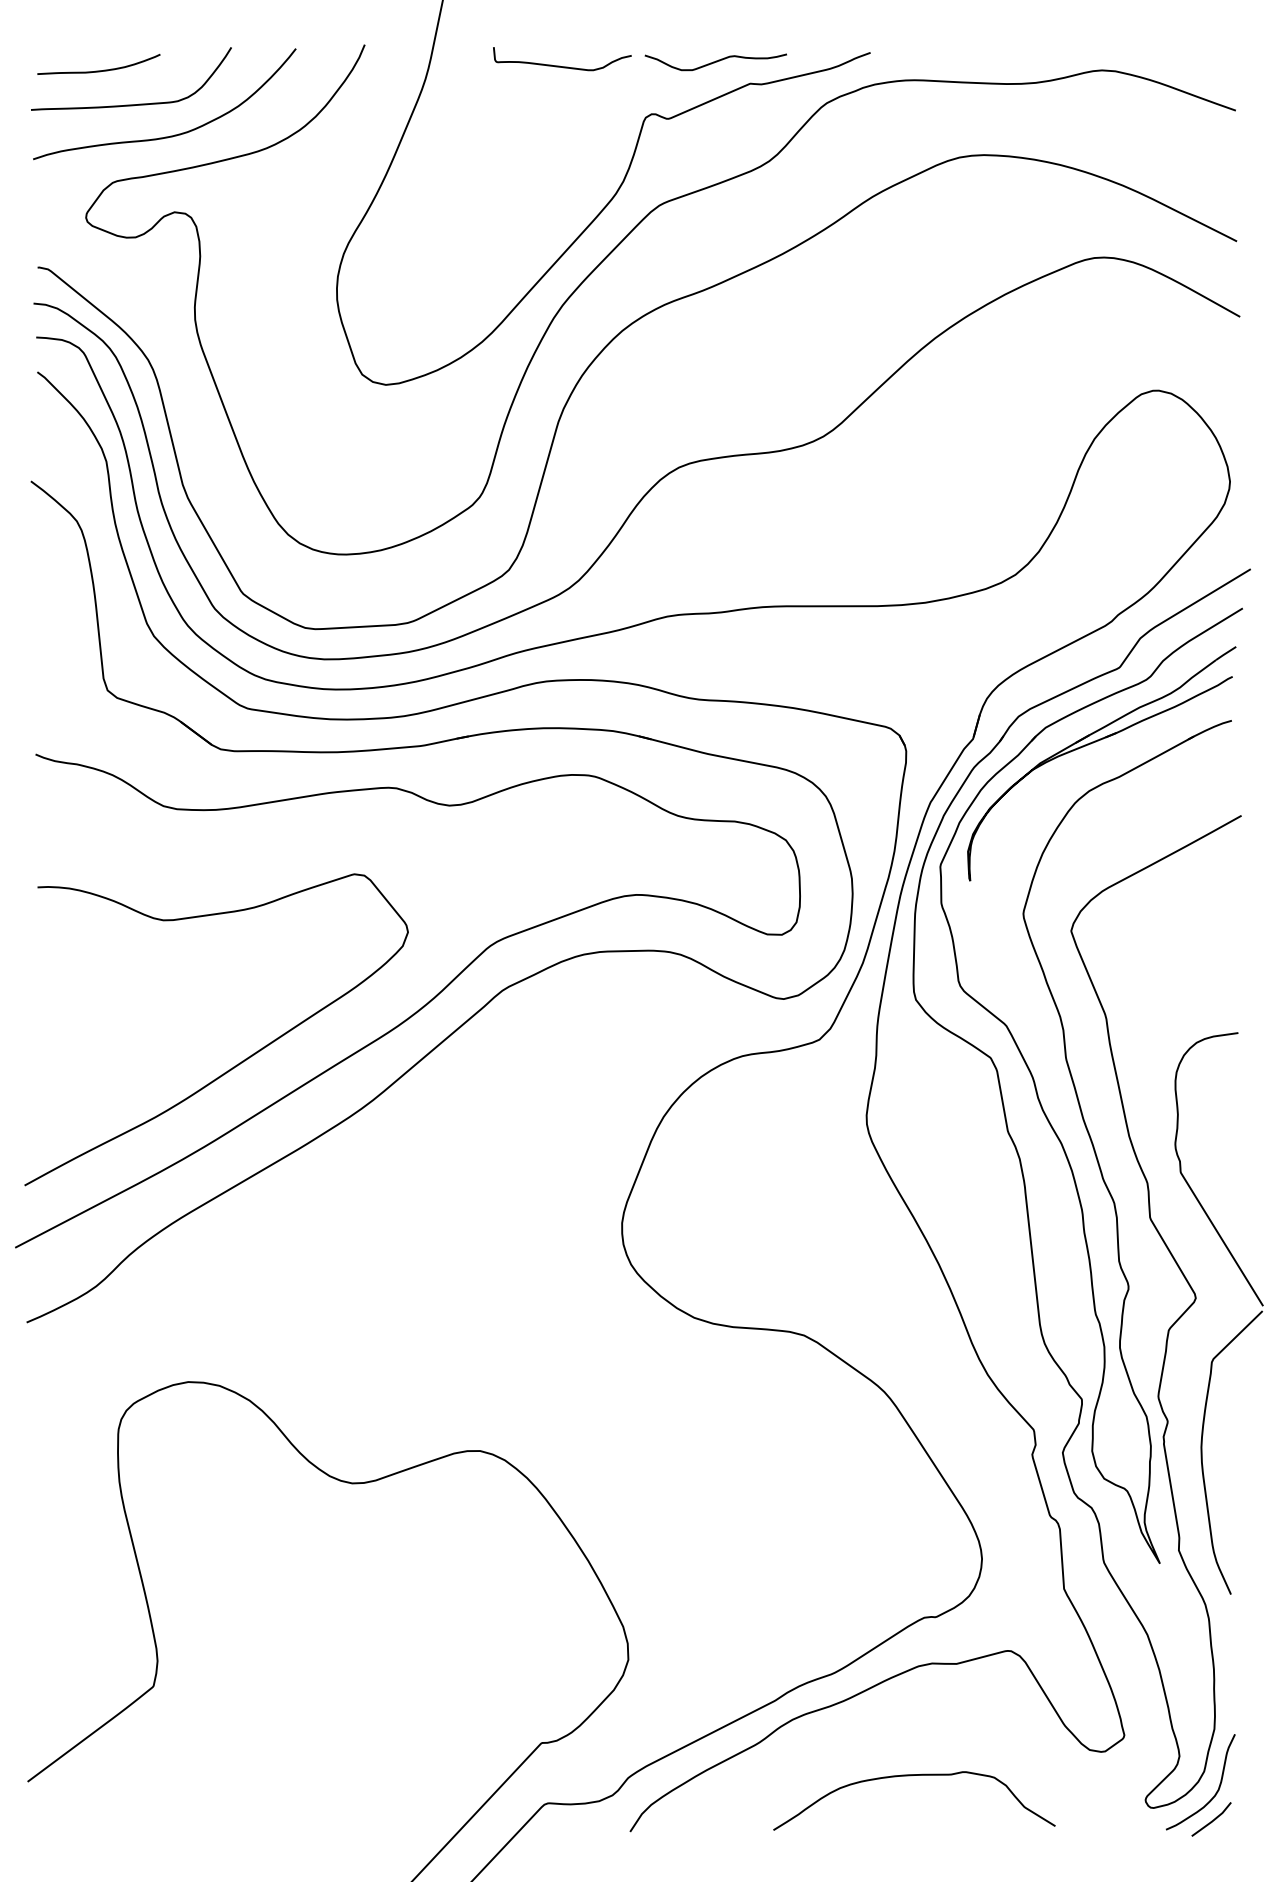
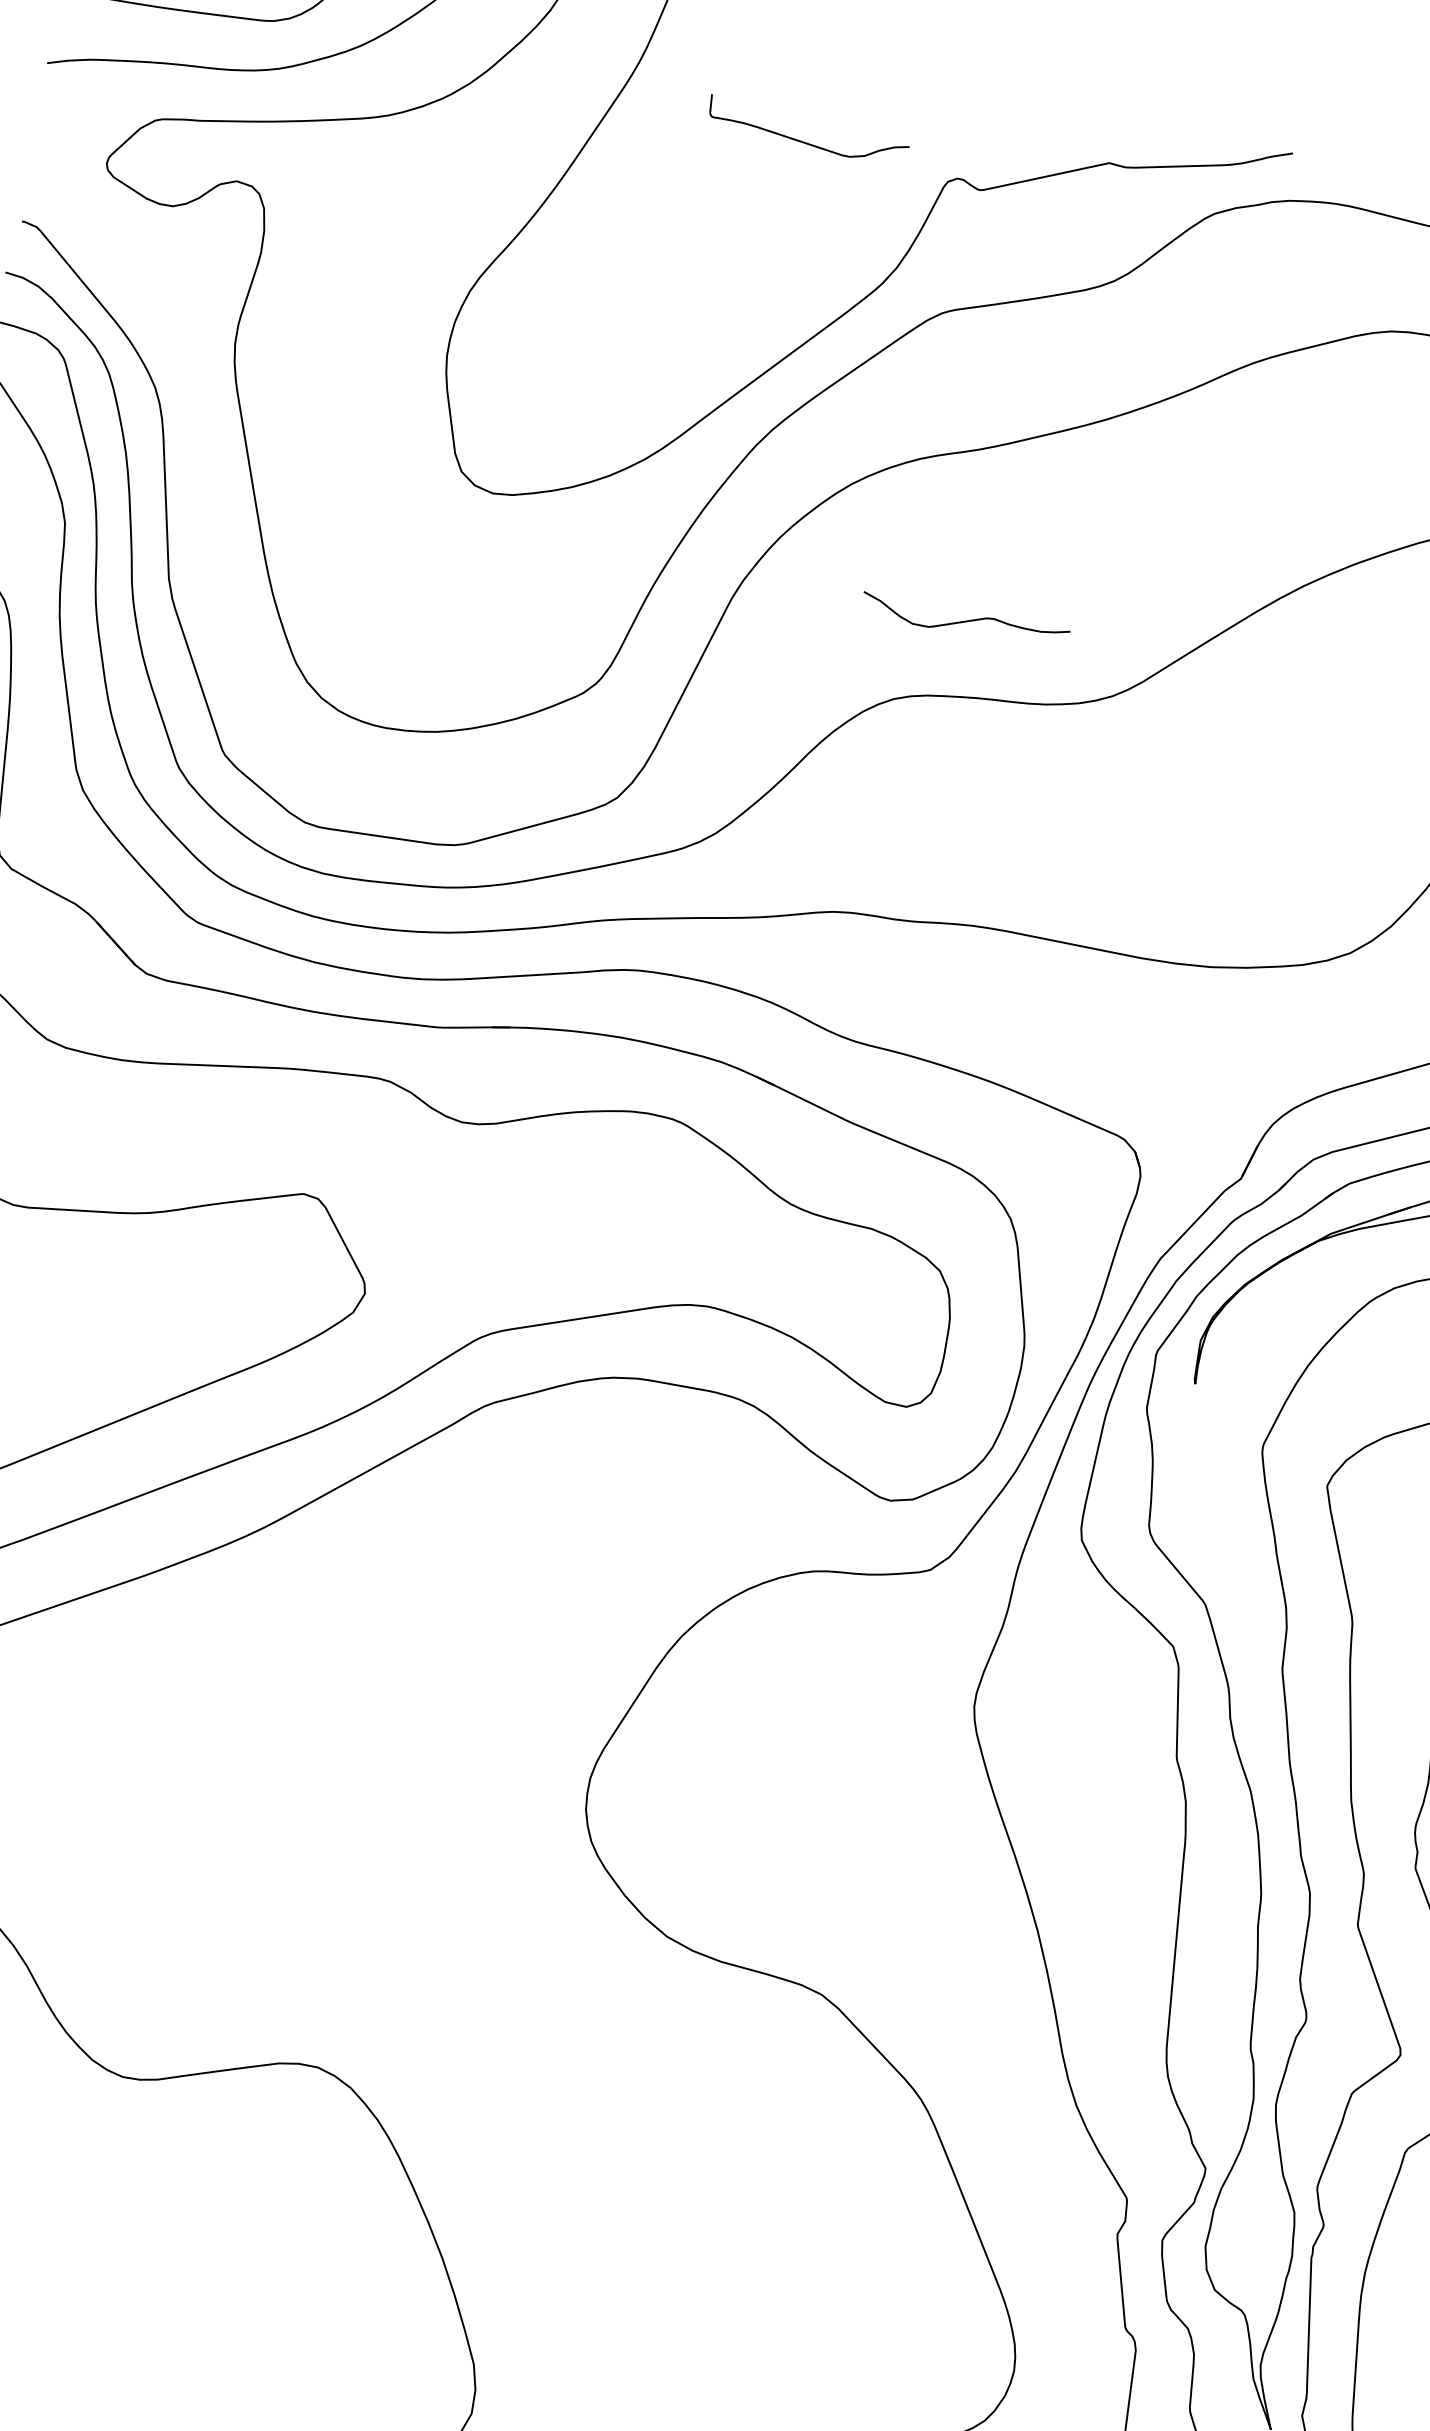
curve: (715, 62) -> (964, 622), moved
curve: (559, 65) -> (801, 140), moved

